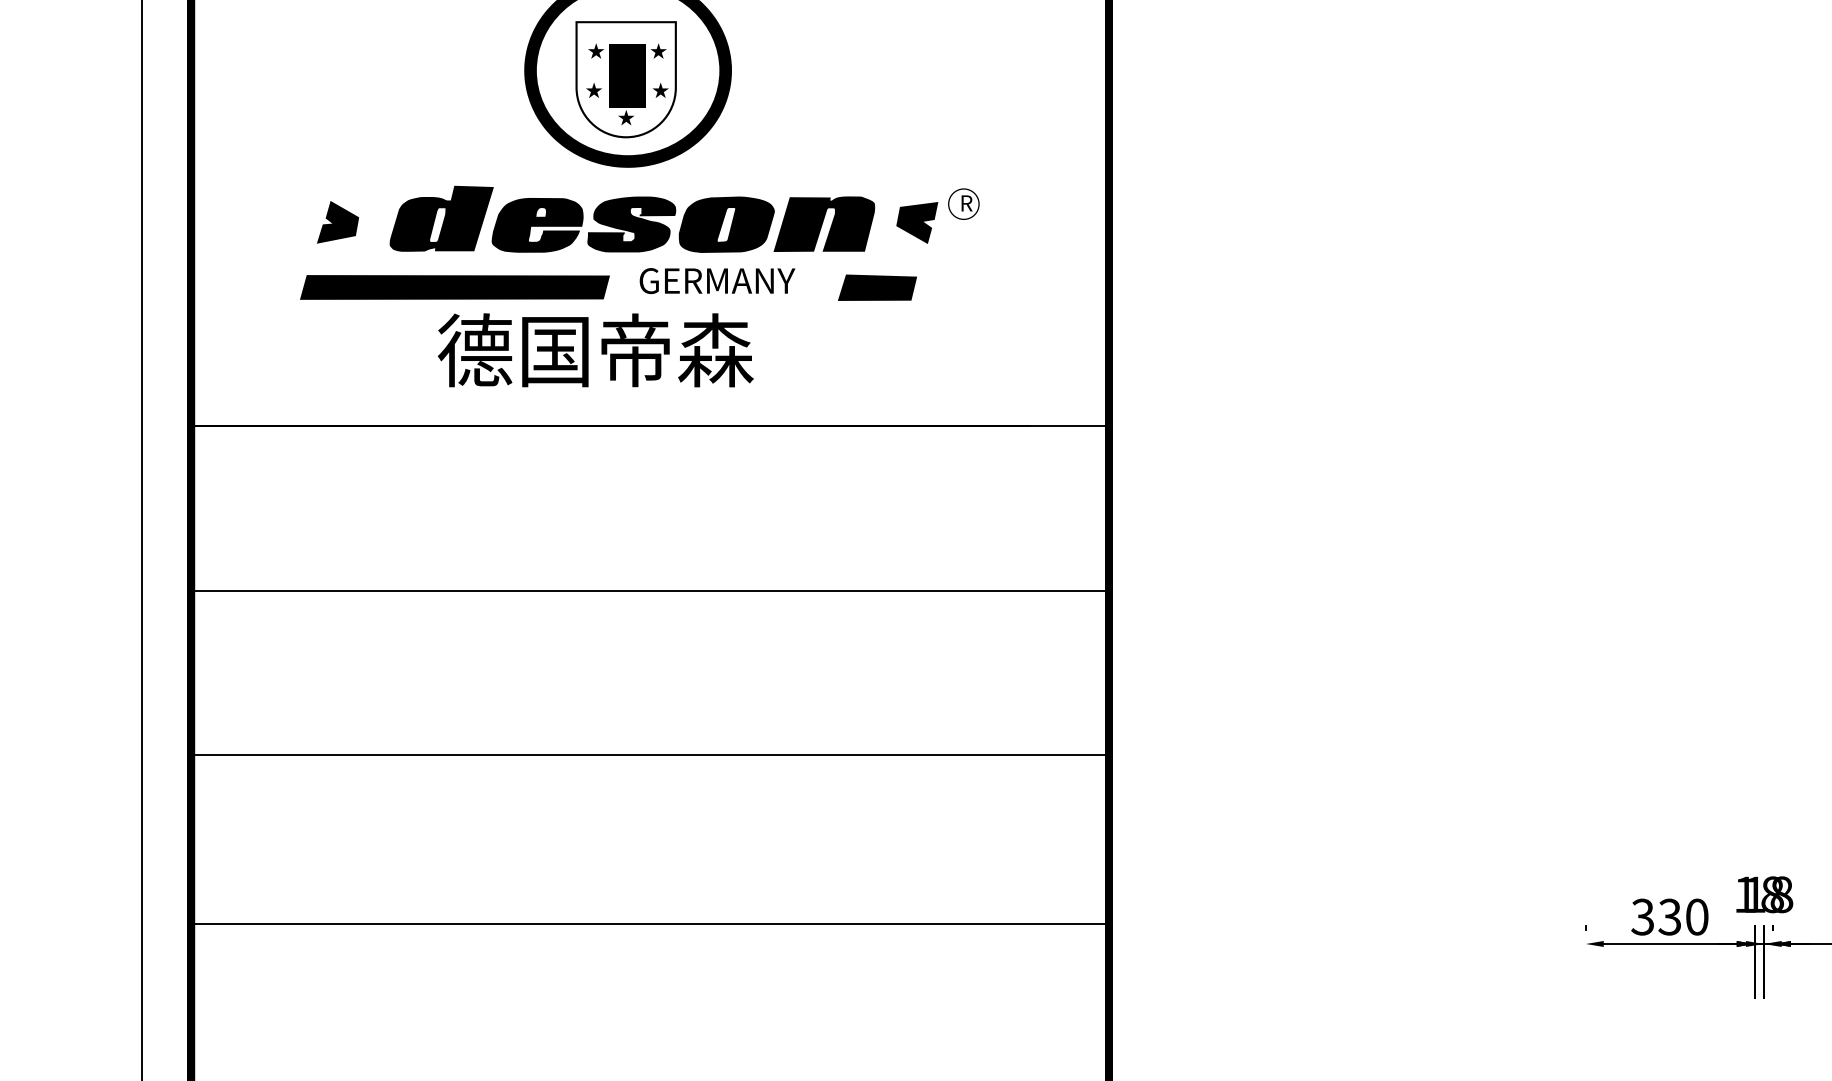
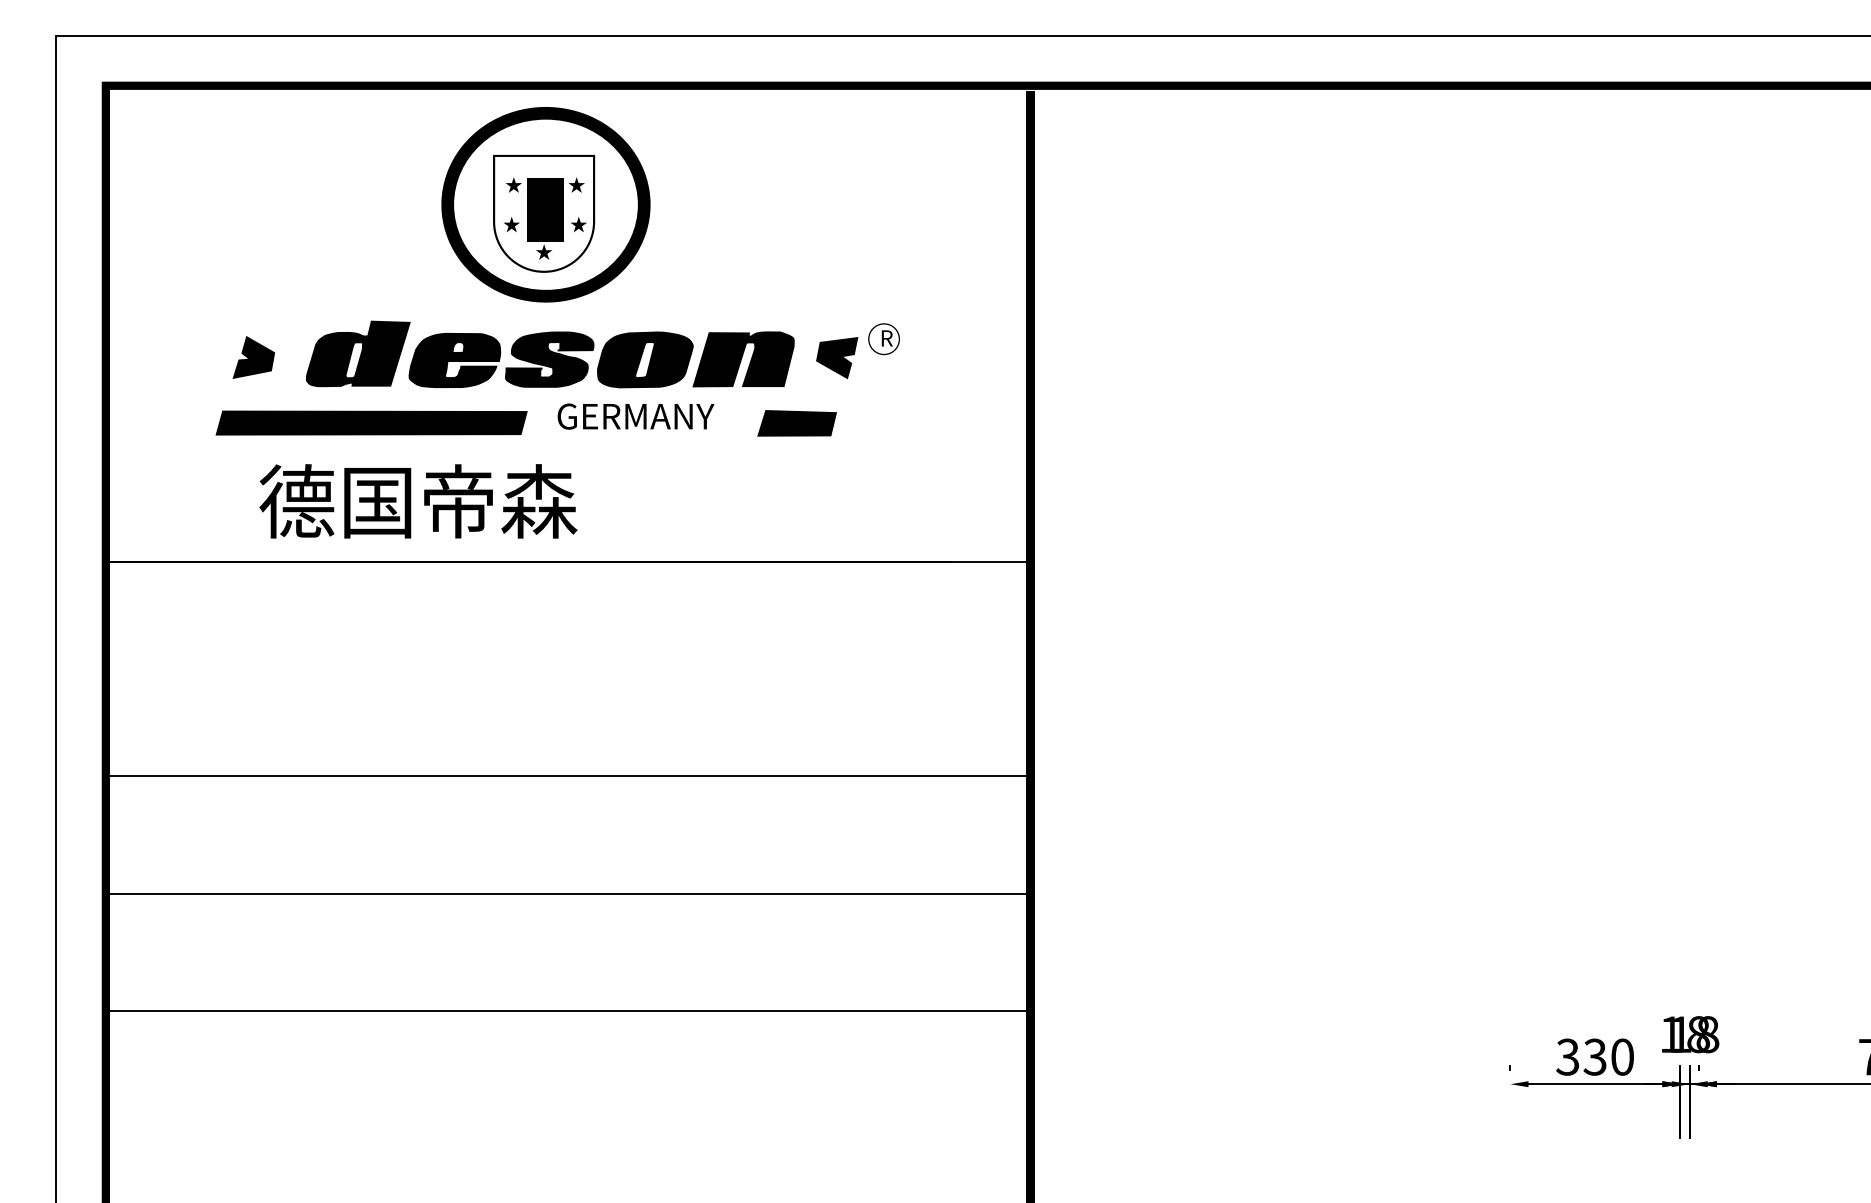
text: (595, 350) -> (418, 501), moved
line: (649, 590) -> (567, 775), moved
line: (649, 924) -> (567, 1011), moved

